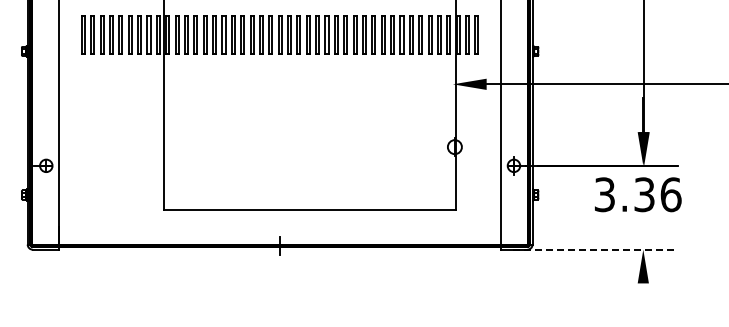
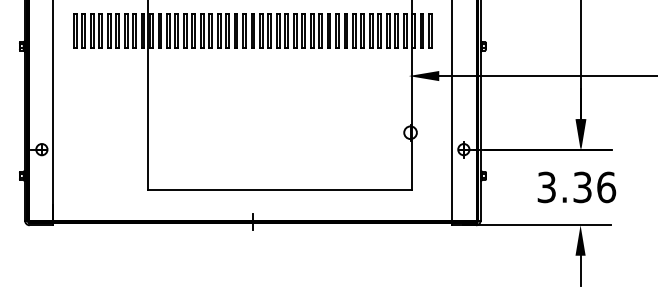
text: (638, 194) -> (577, 187), moved
line: (595, 249) -> (537, 225), dashed -> solid
line: (643, 300) -> (580, 271), added

